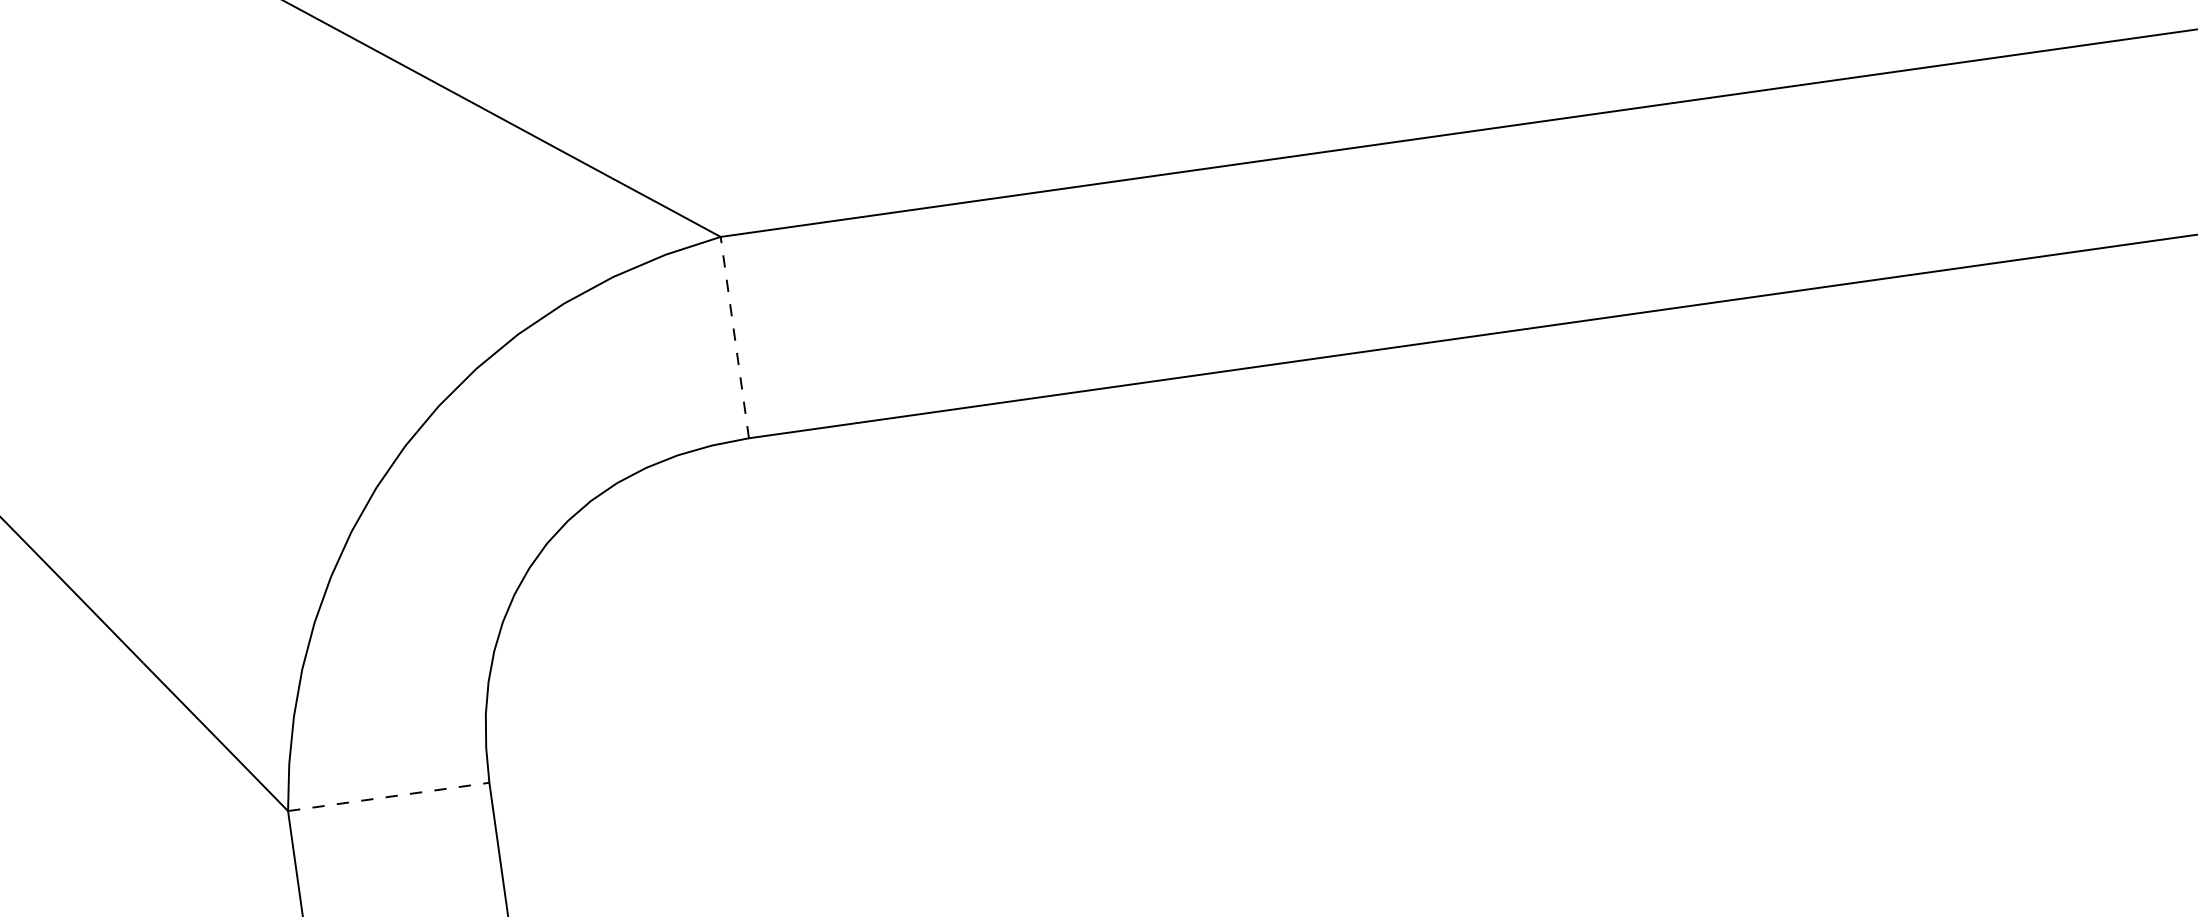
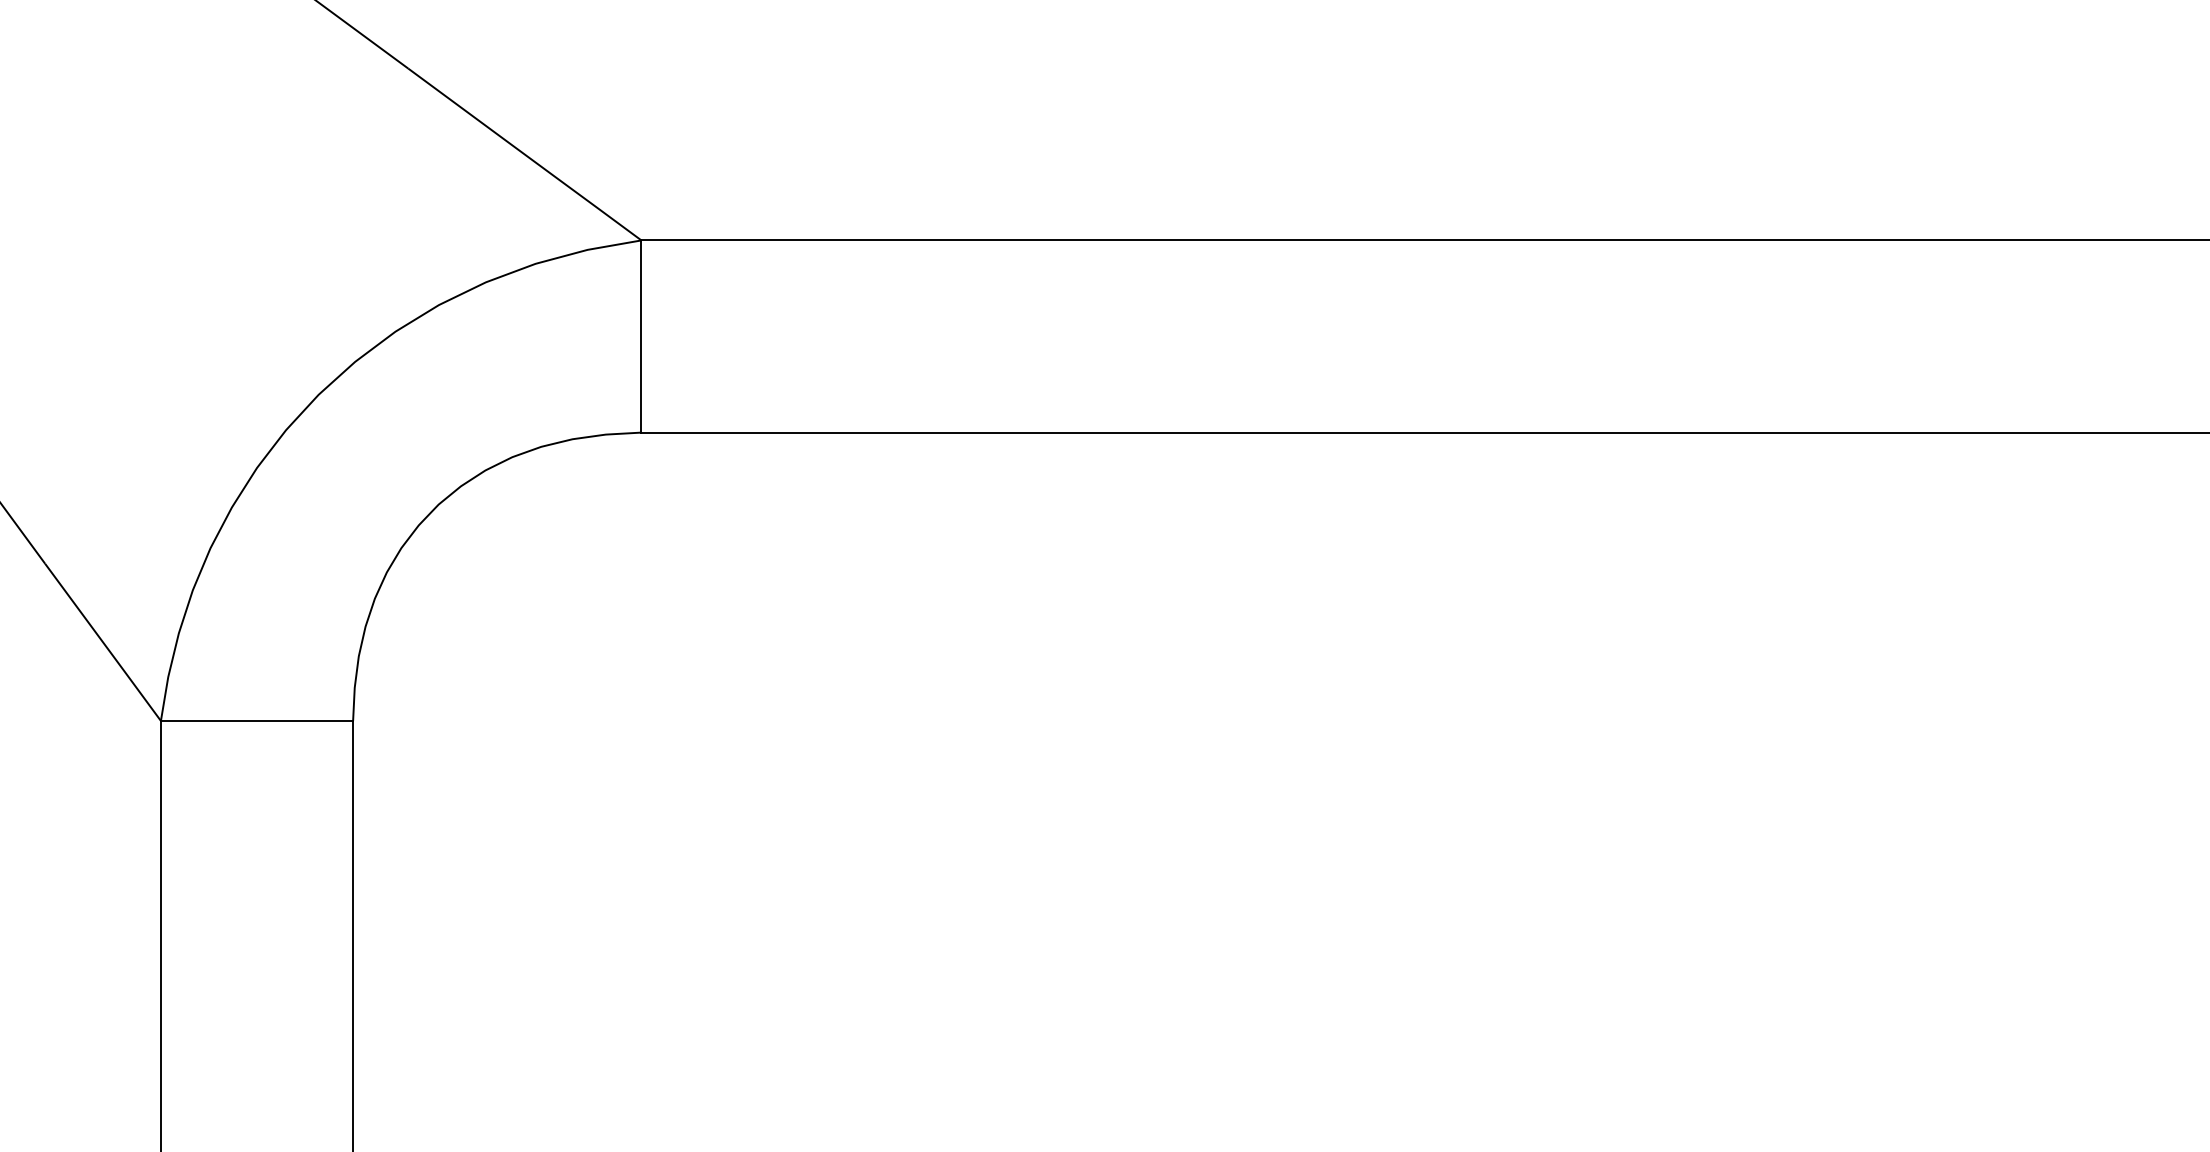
line: (734, 337) -> (641, 336), dashed -> solid
line: (389, 796) -> (257, 720), dashed -> solid

